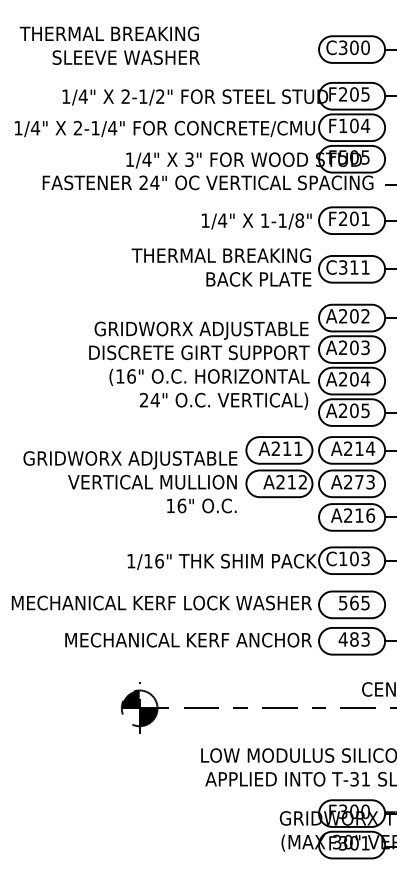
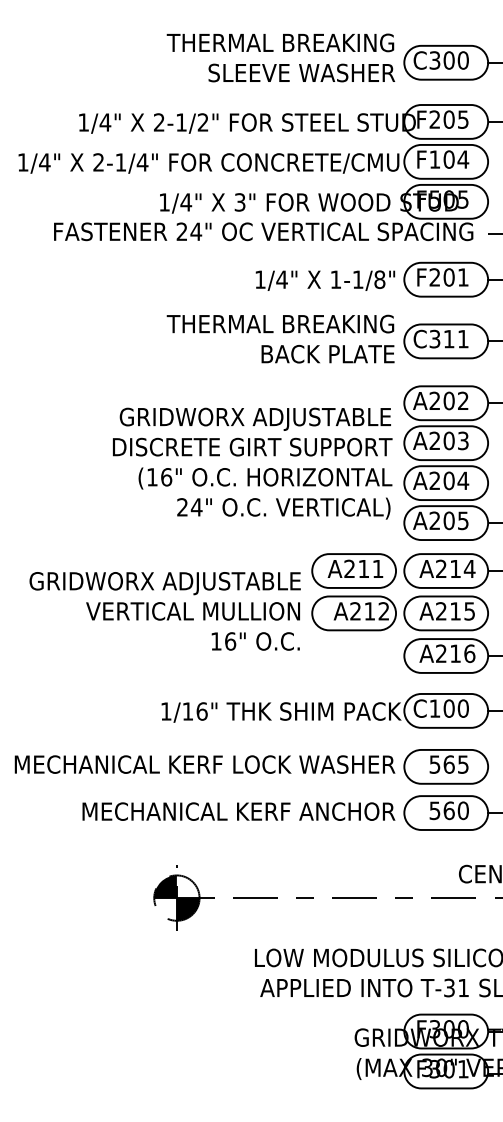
text: (109, 45) -> (280, 57), moved
text: (364, 481) -> (461, 610), A273 -> A215
text: (365, 558) -> (463, 708), C103 -> C100
text: (353, 639) -> (448, 810), 483 -> 560

